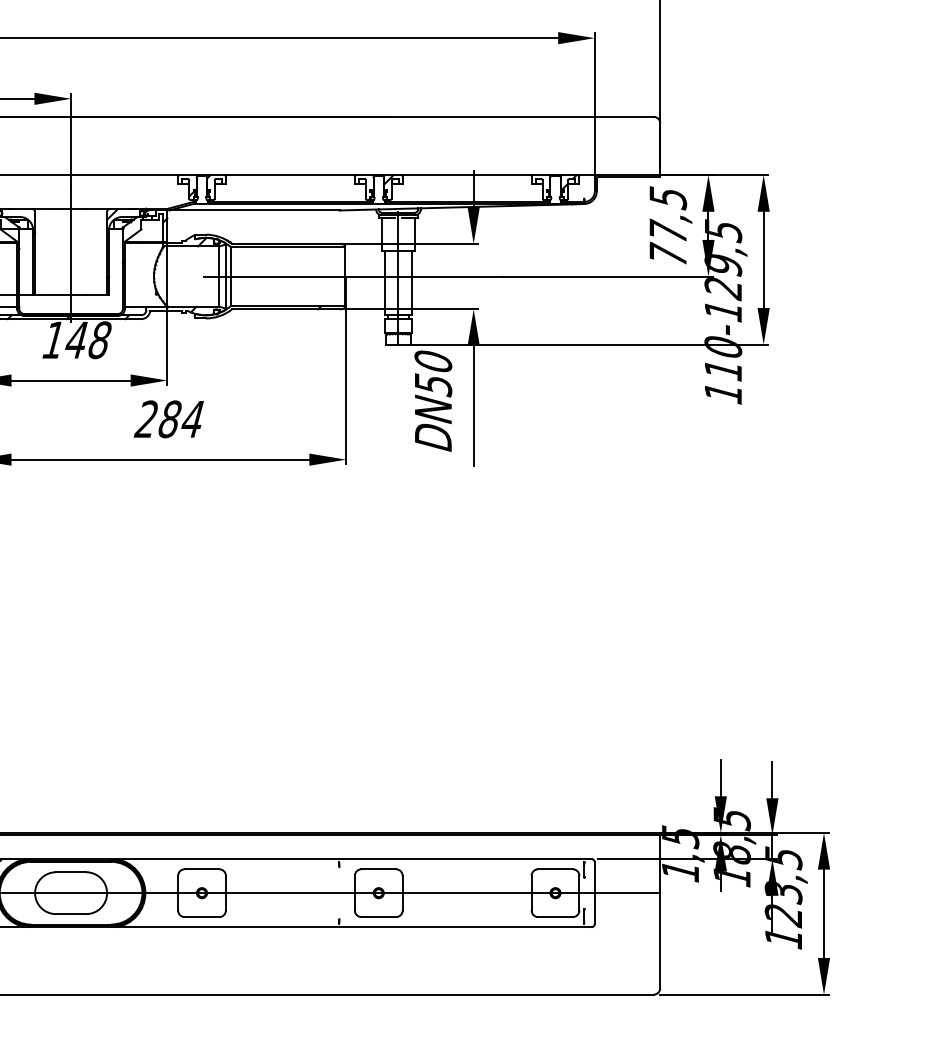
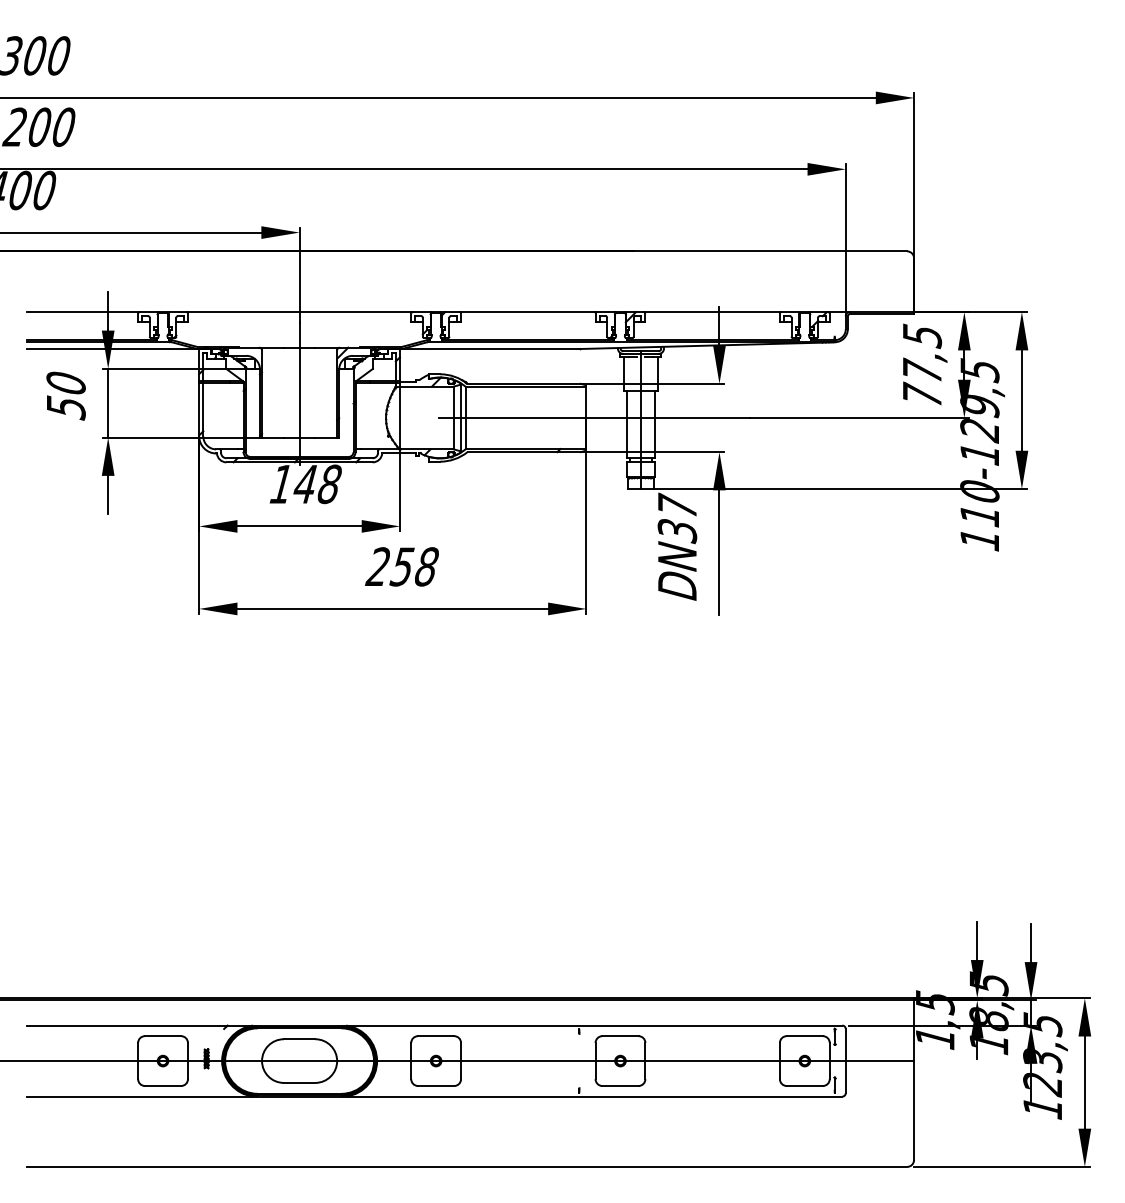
text: (433, 372) -> (677, 517), DN50 -> DN37
text: (180, 418) -> (413, 566), 284 -> 258

